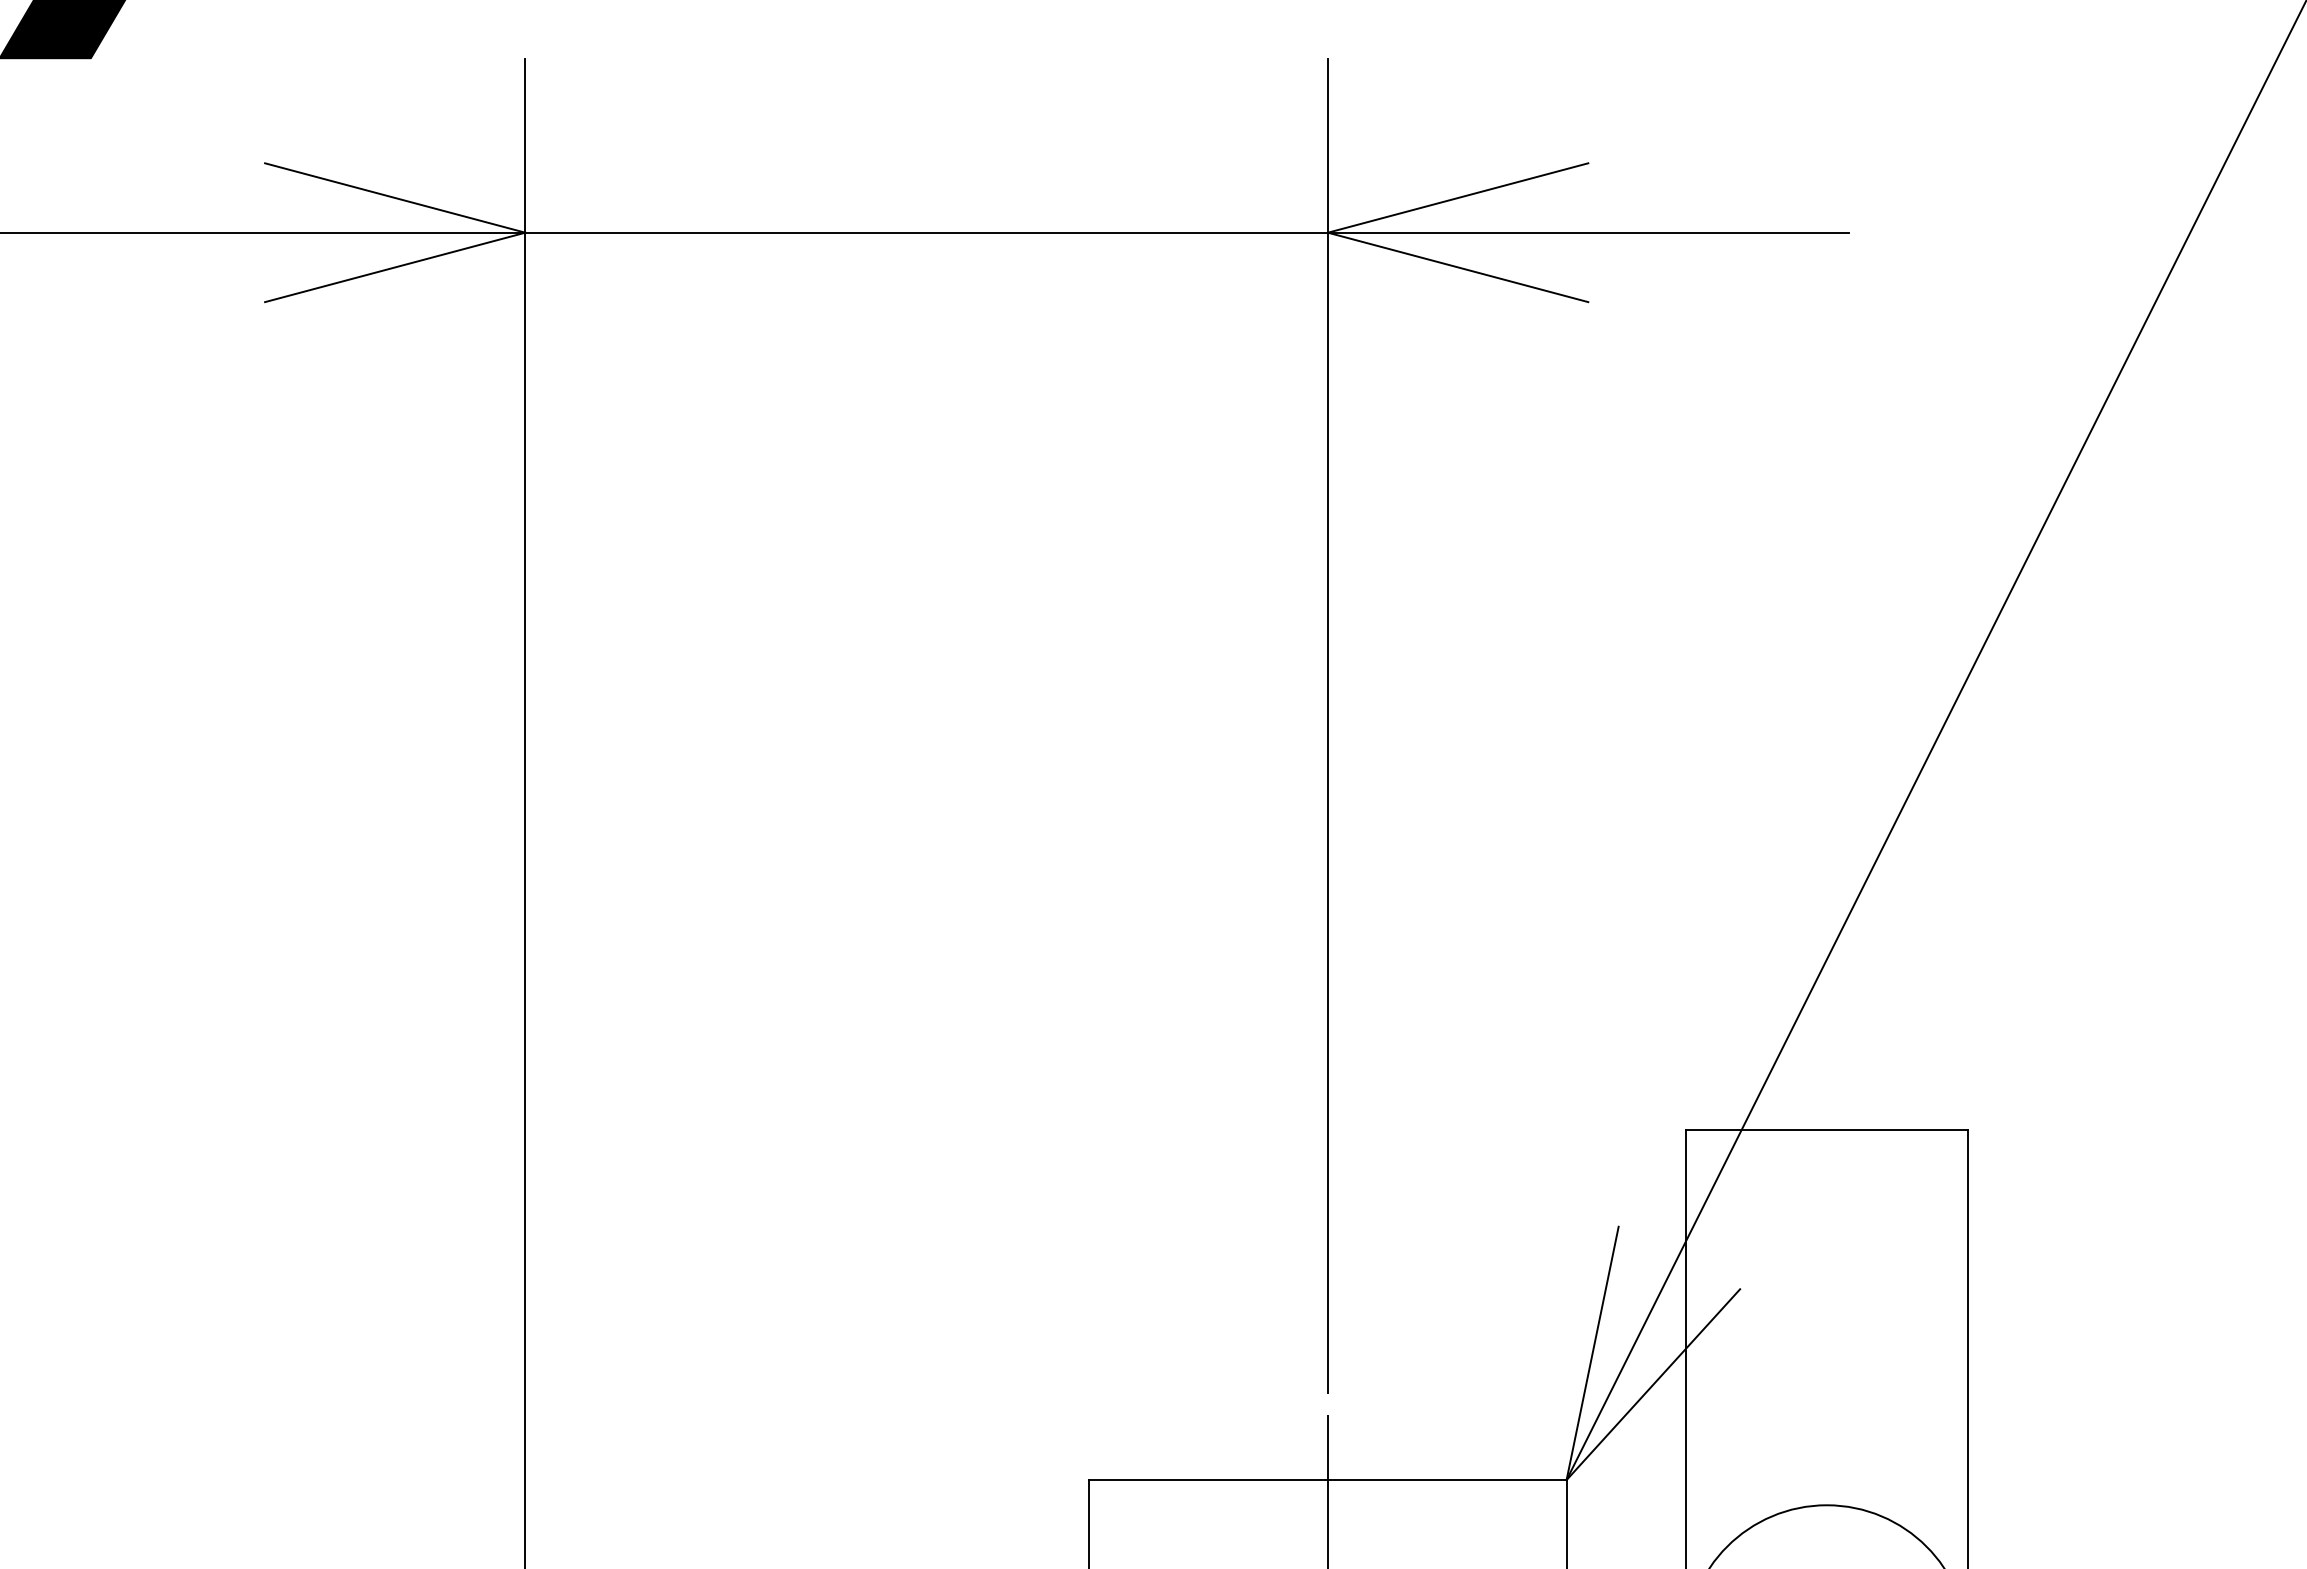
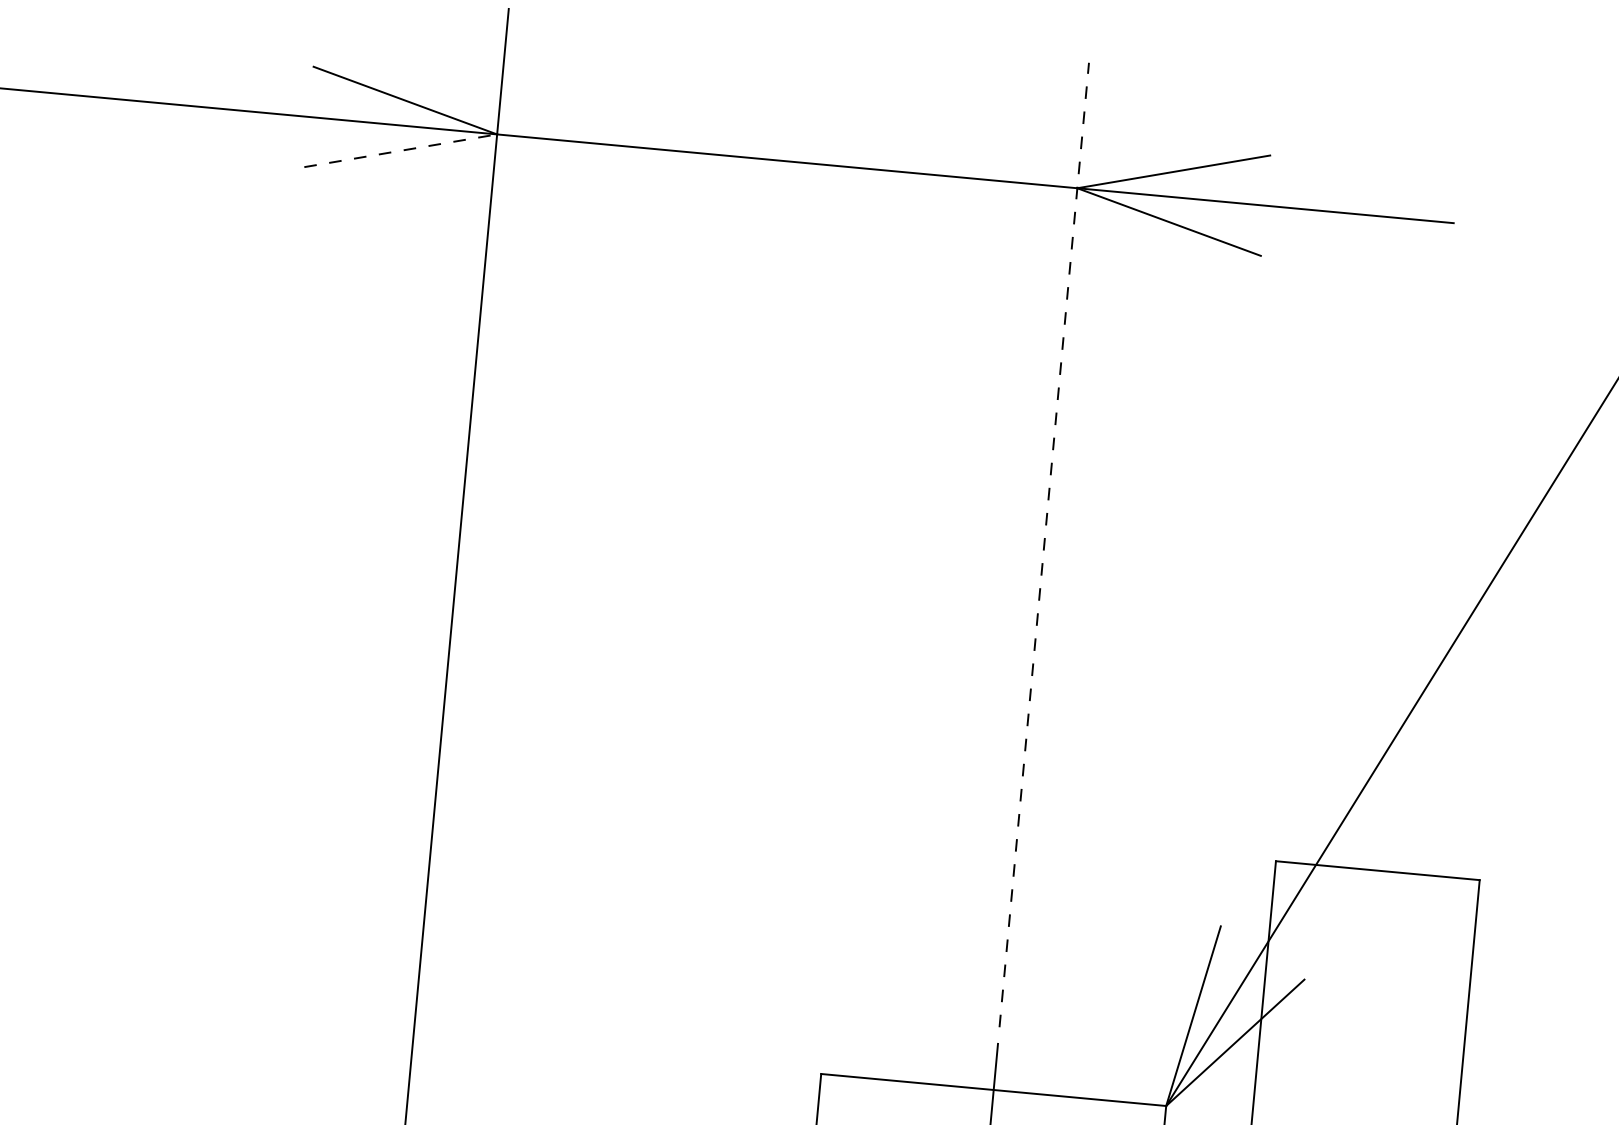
line: (395, 267) -> (400, 150), solid -> dashed
line: (1327, 725) -> (1043, 544), solid -> dashed

